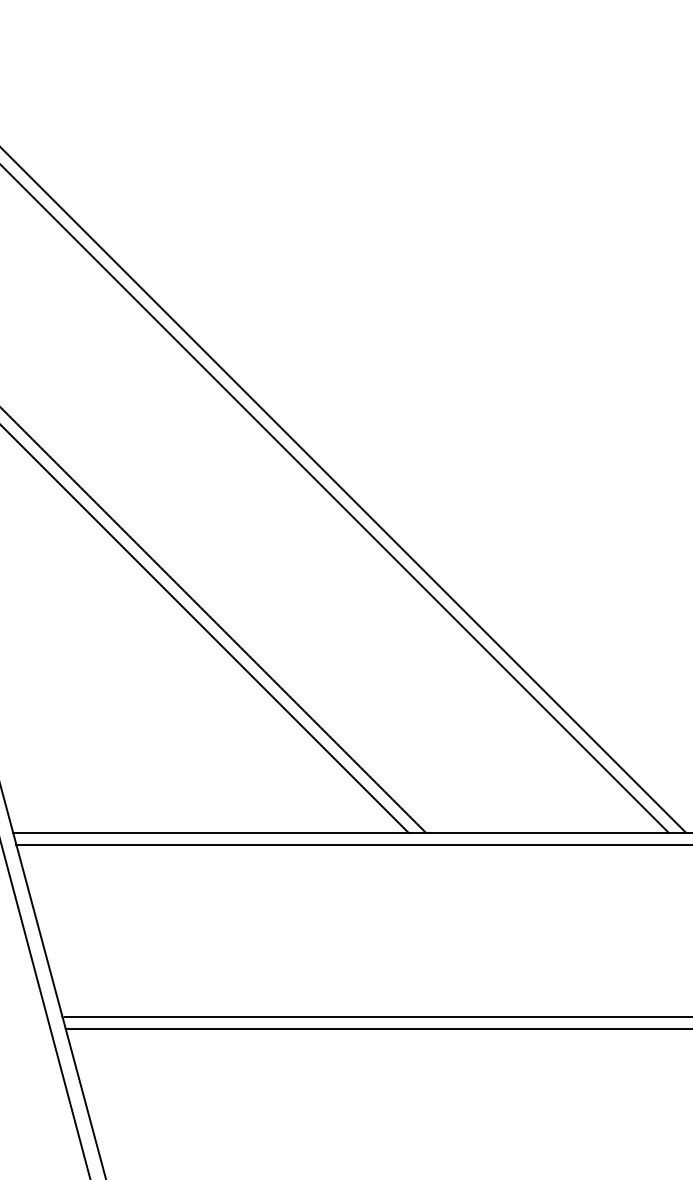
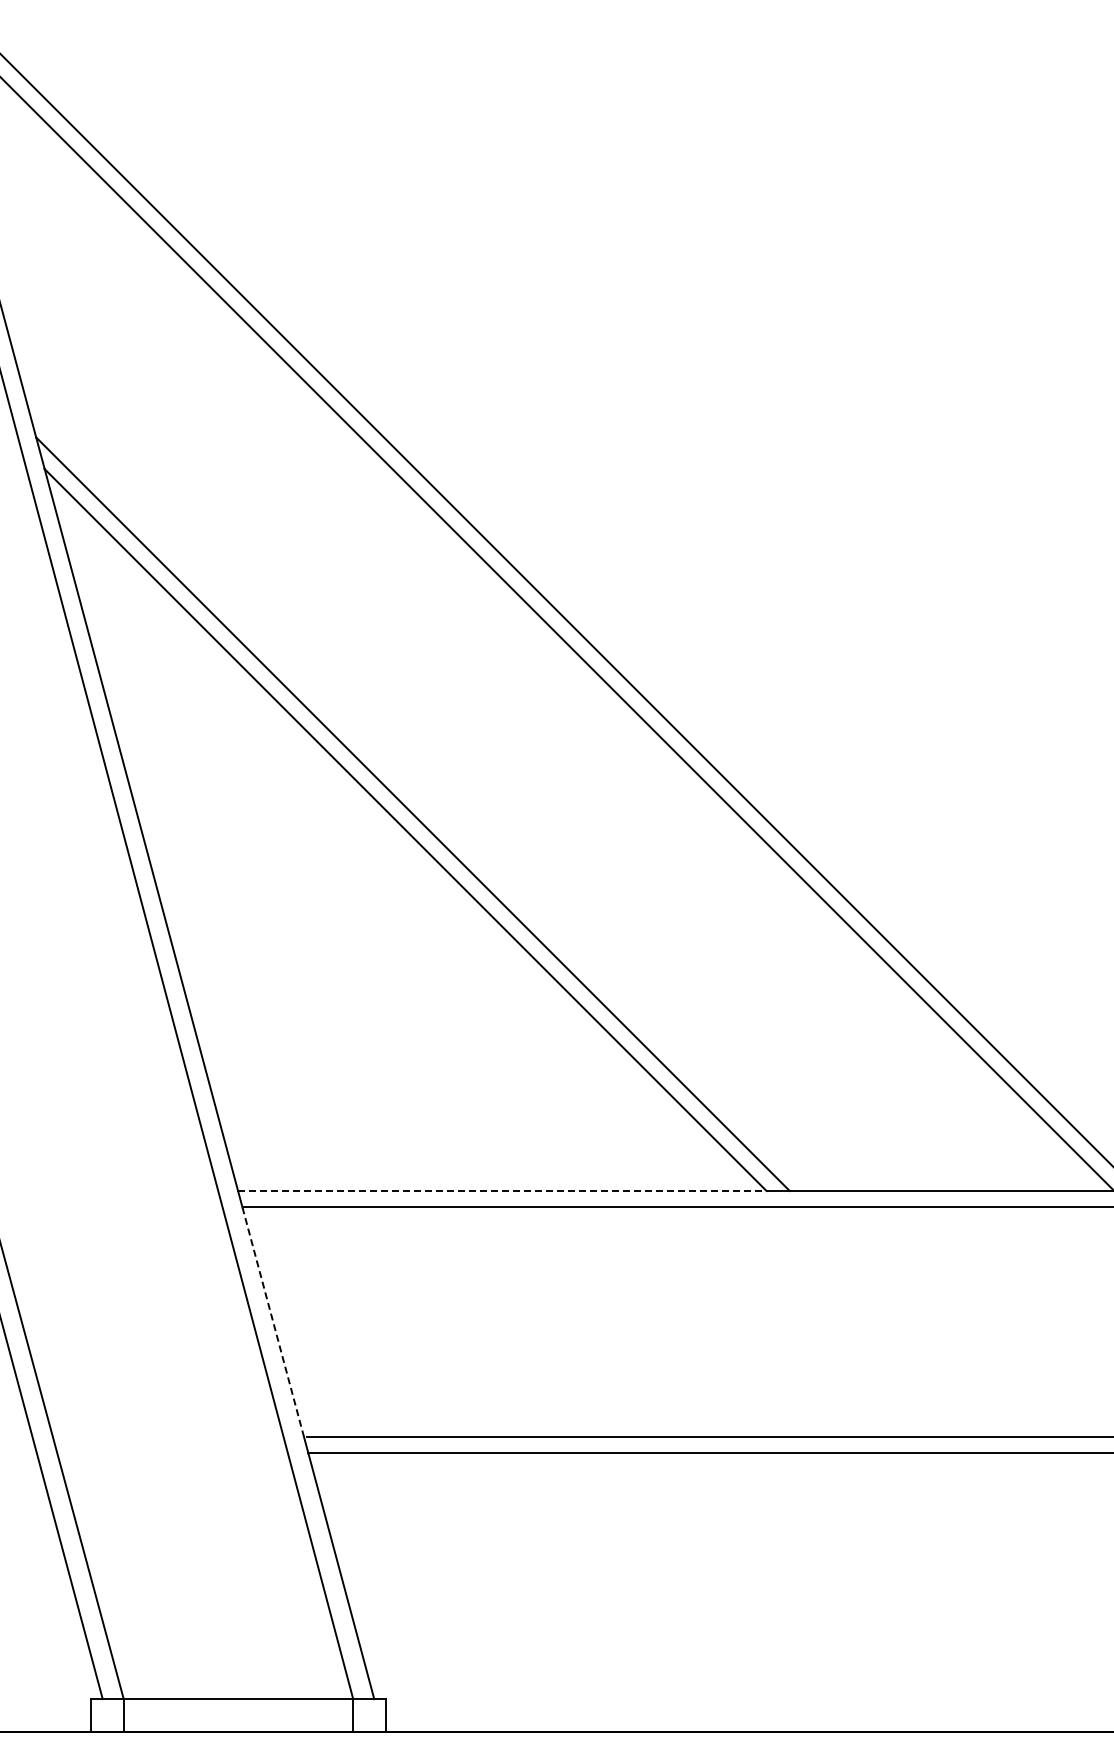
line: (211, 833) -> (502, 1191), solid -> dashed
line: (39, 931) -> (273, 1322), solid -> dashed

